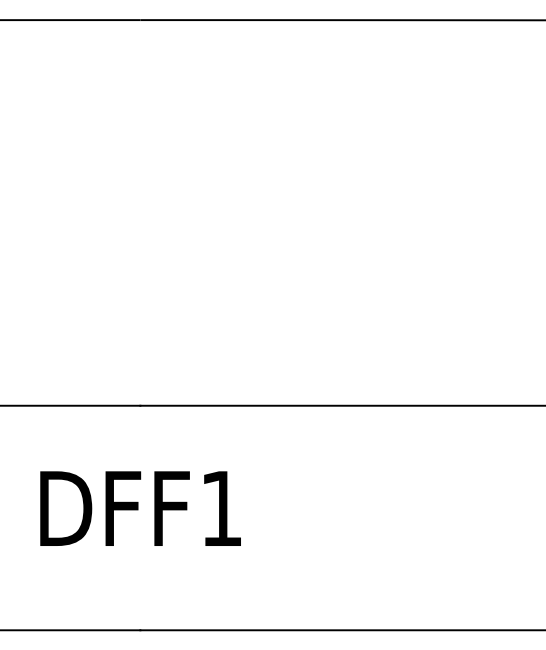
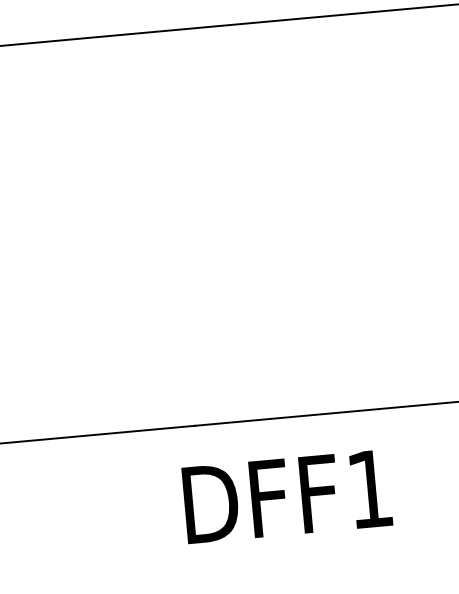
text: (140, 508) -> (287, 496), moved

